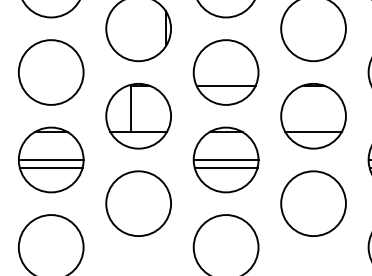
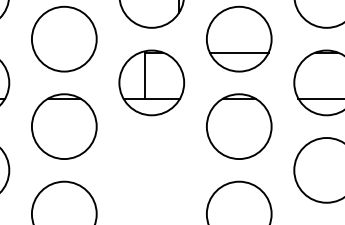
line: (50, 159) -> (63, 126), removed
line: (225, 159) -> (238, 126), removed
line: (50, 168) -> (63, 135), removed
line: (225, 168) -> (238, 135), removed
circle: (138, 203) -> (151, 170), removed

